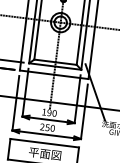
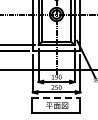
line: (44, 143) -> (55, 98), solid -> dashed

